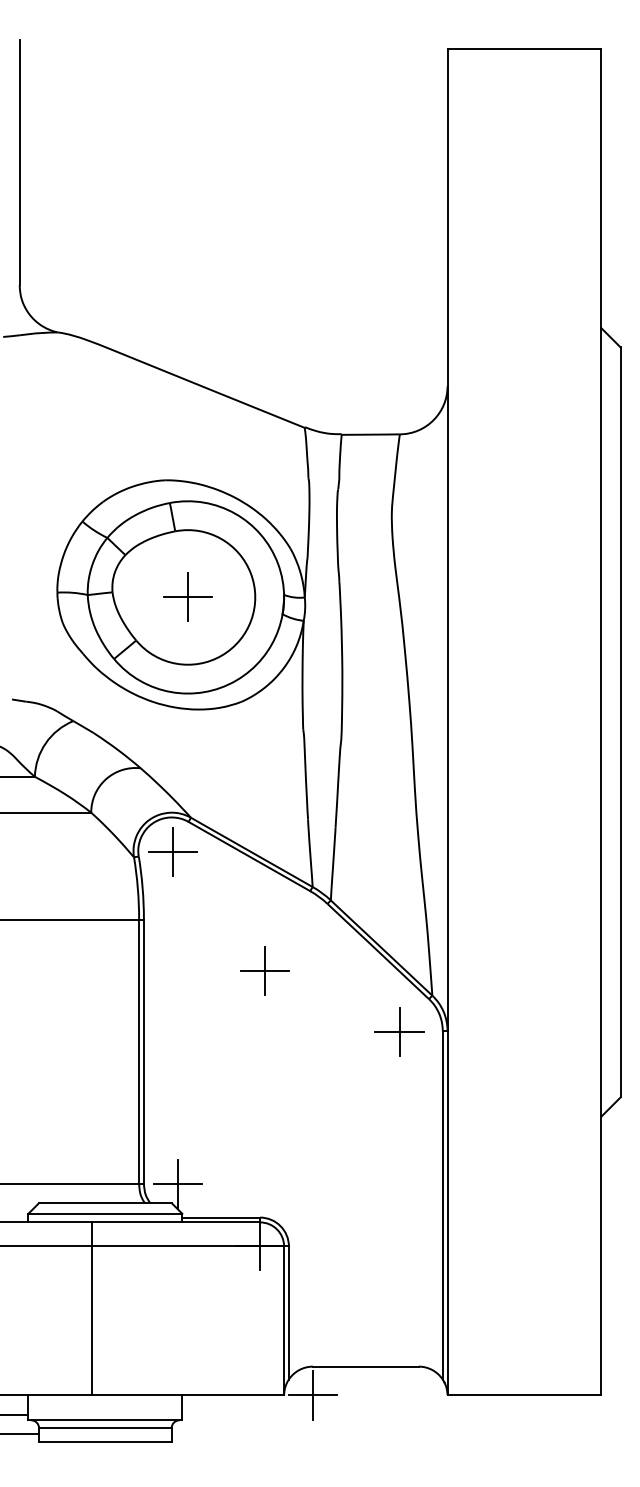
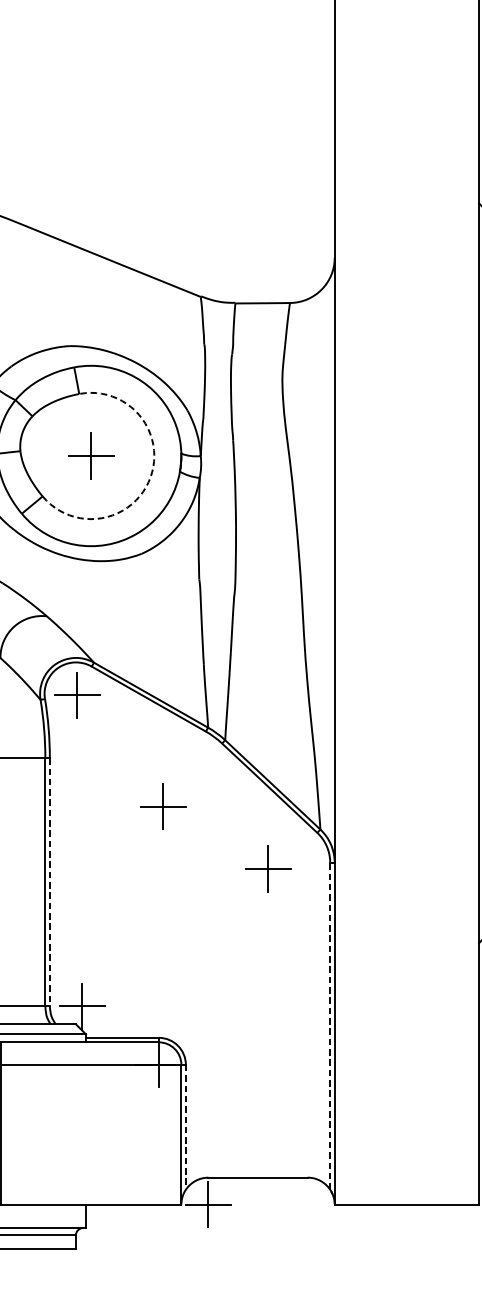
arc: (251, 620) -> (150, 477), solid -> dashed
part: (399, 1031) -> (268, 868), moved
line: (143, 1052) -> (49, 882), solid -> dashed
line: (442, 1204) -> (329, 1025), solid -> dashed
line: (288, 1312) -> (185, 1126), solid -> dashed

